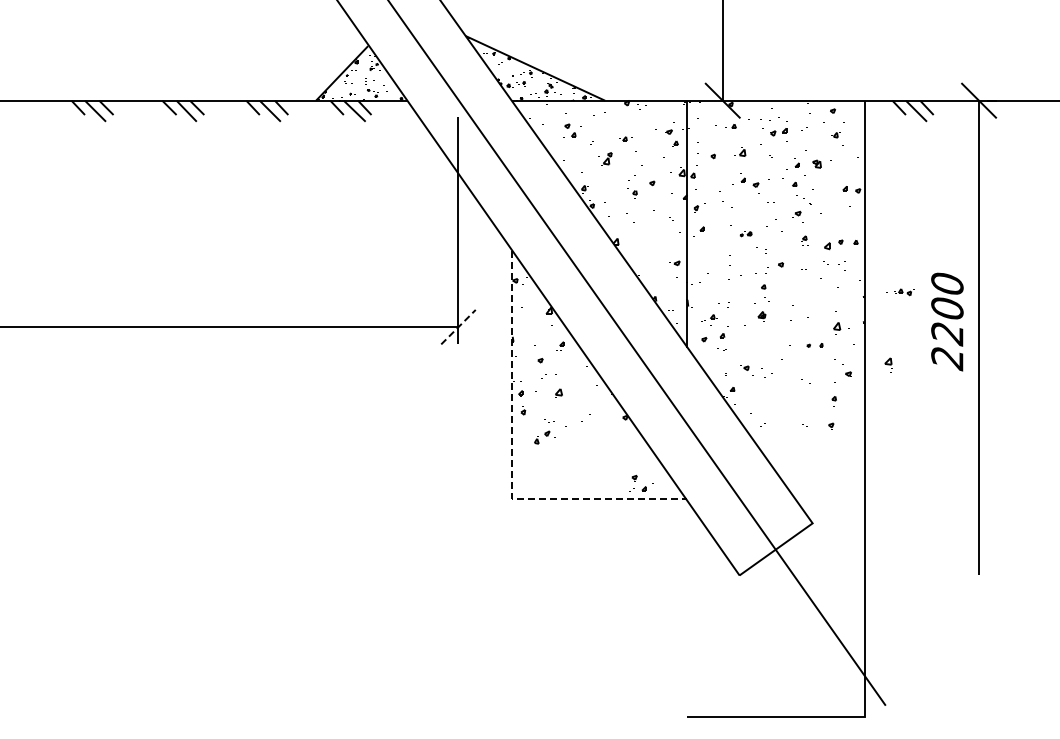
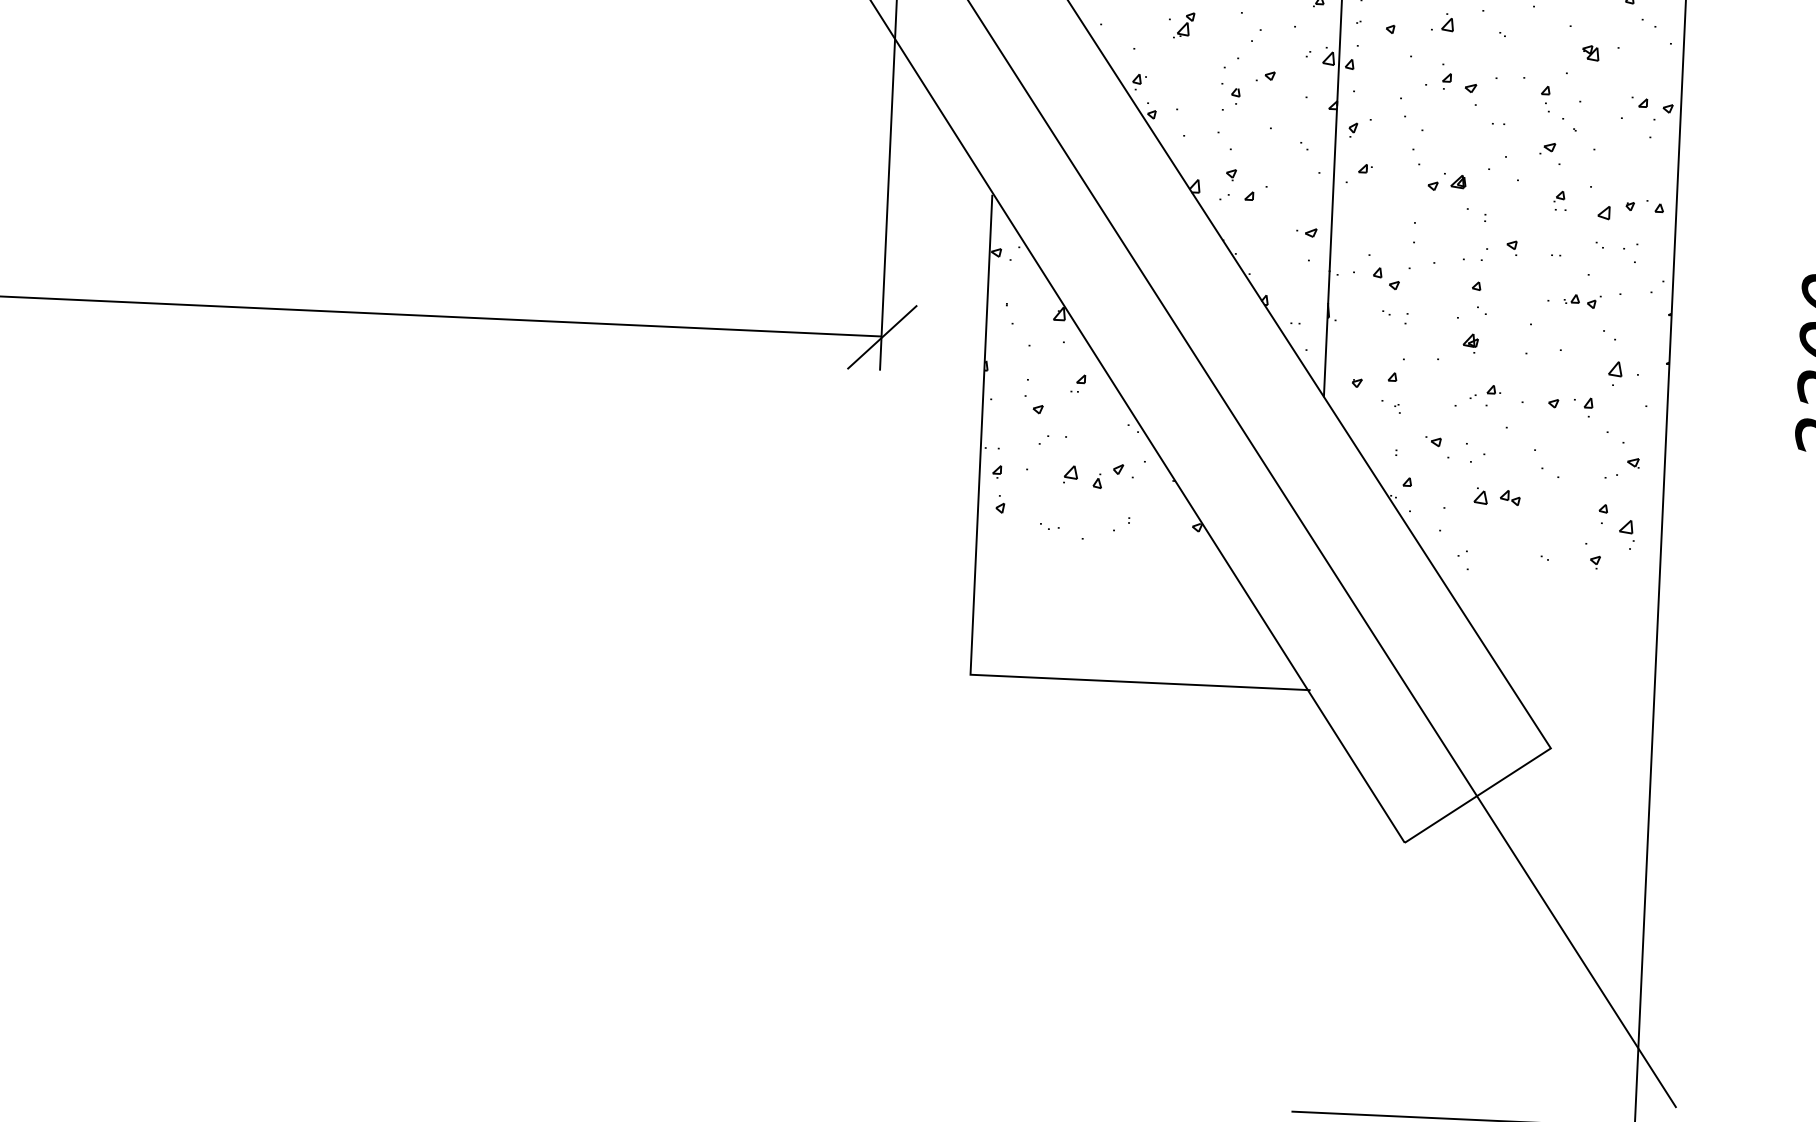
part: (792, 163) -> (1543, 49), removed
part: (745, 233) -> (1446, 181), size x1.67
part: (716, 285) -> (1385, 279), added
part: (900, 292) -> (1574, 301), moved
part: (709, 319) -> (1485, 394), moved
line: (458, 326) -> (882, 336), dashed -> solid
part: (814, 346) -> (1569, 406), size x1.43
part: (888, 364) -> (1626, 532), moved
part: (778, 395) -> (1495, 497), added
part: (544, 437) -> (1112, 476), moved
line: (511, 464) -> (972, 607), dashed -> solid
part: (641, 482) -> (1244, 183), moved

